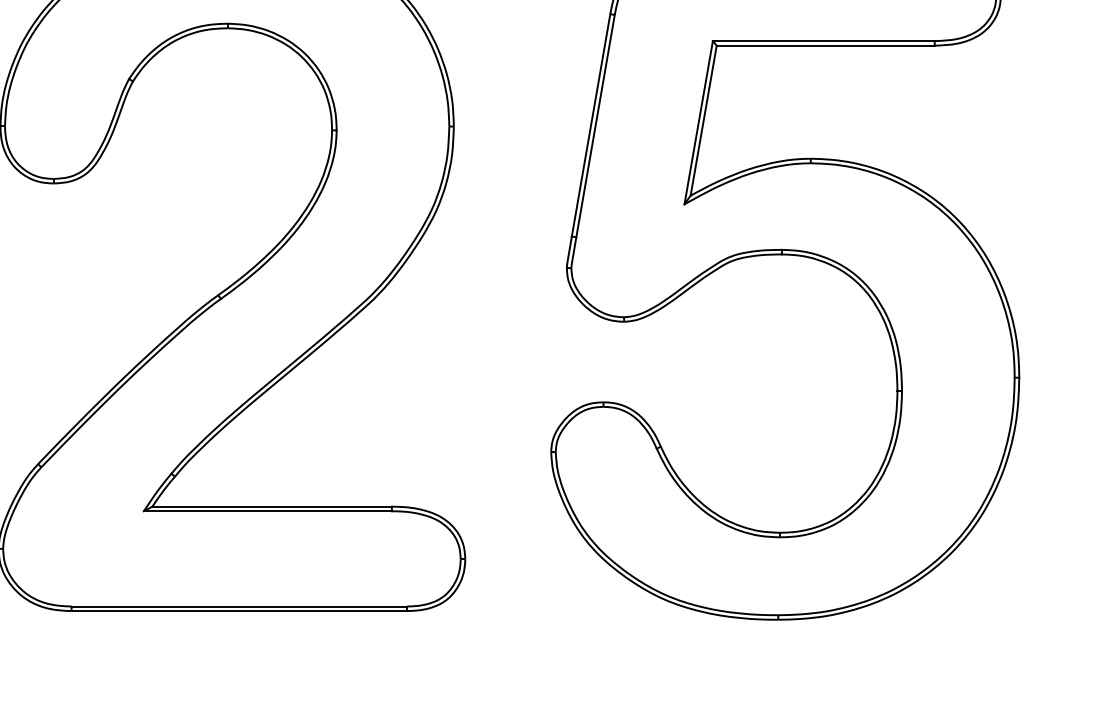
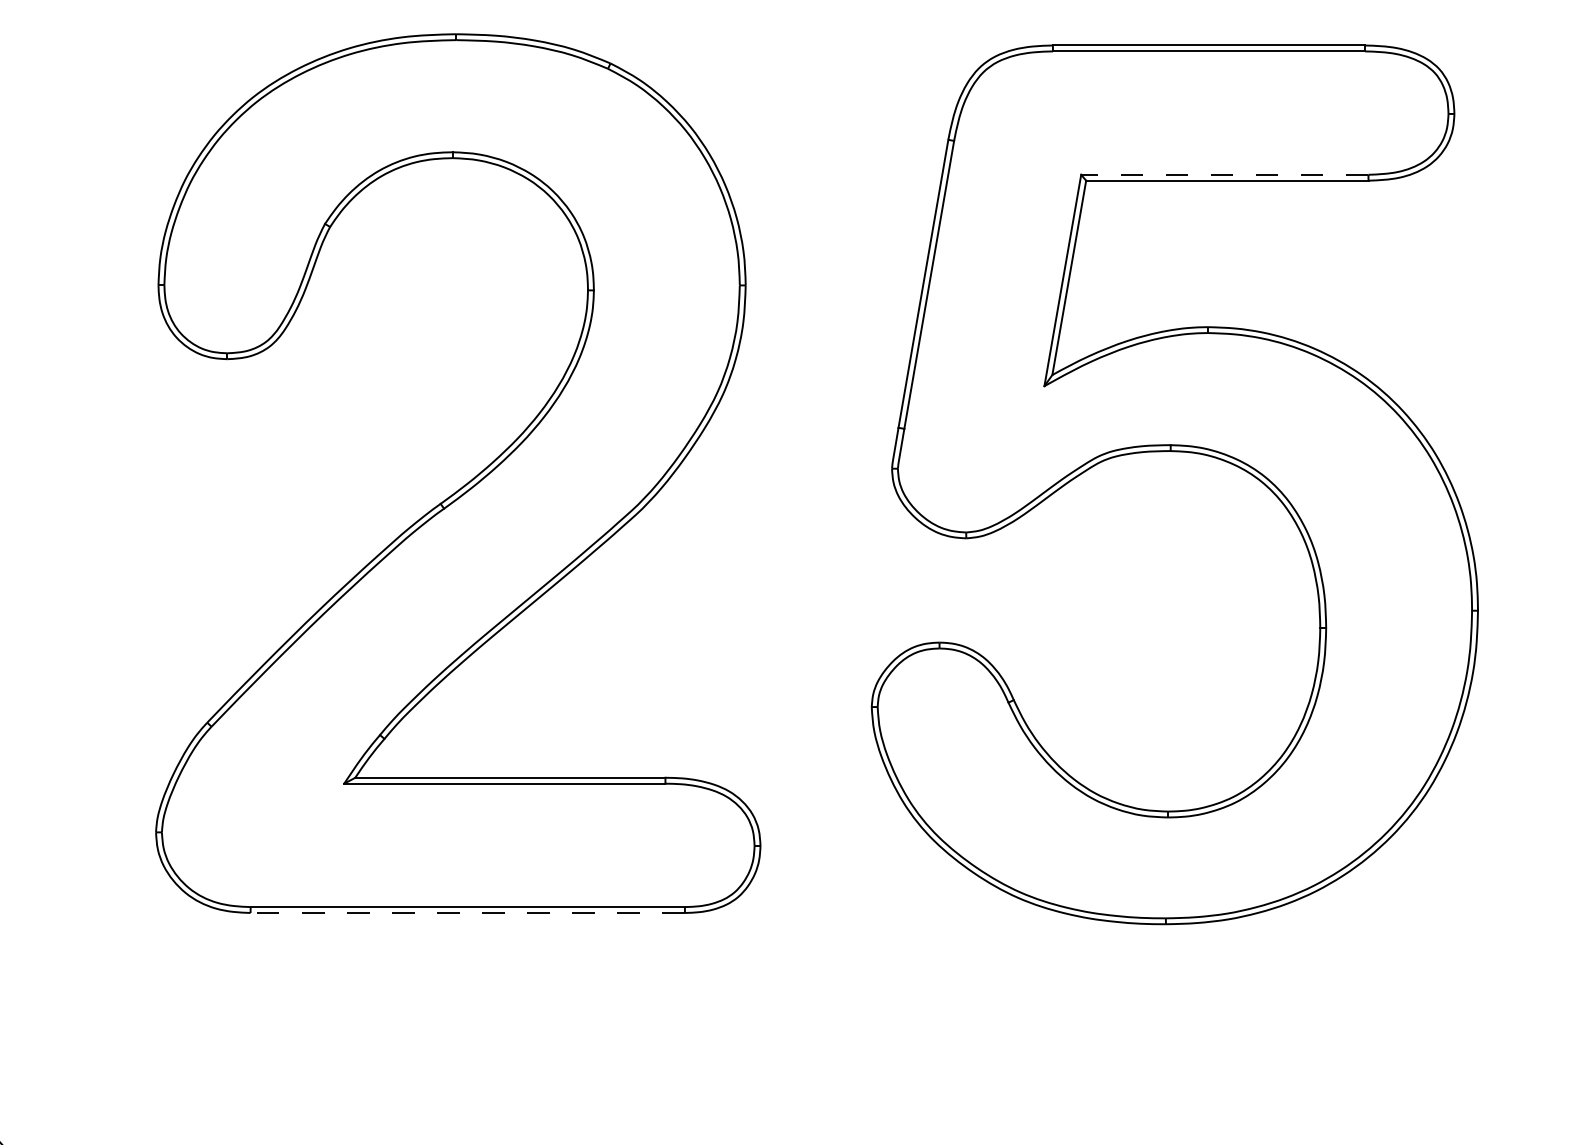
line: (823, 40) -> (1224, 174), solid -> dashed
line: (239, 610) -> (467, 912), solid -> dashed

